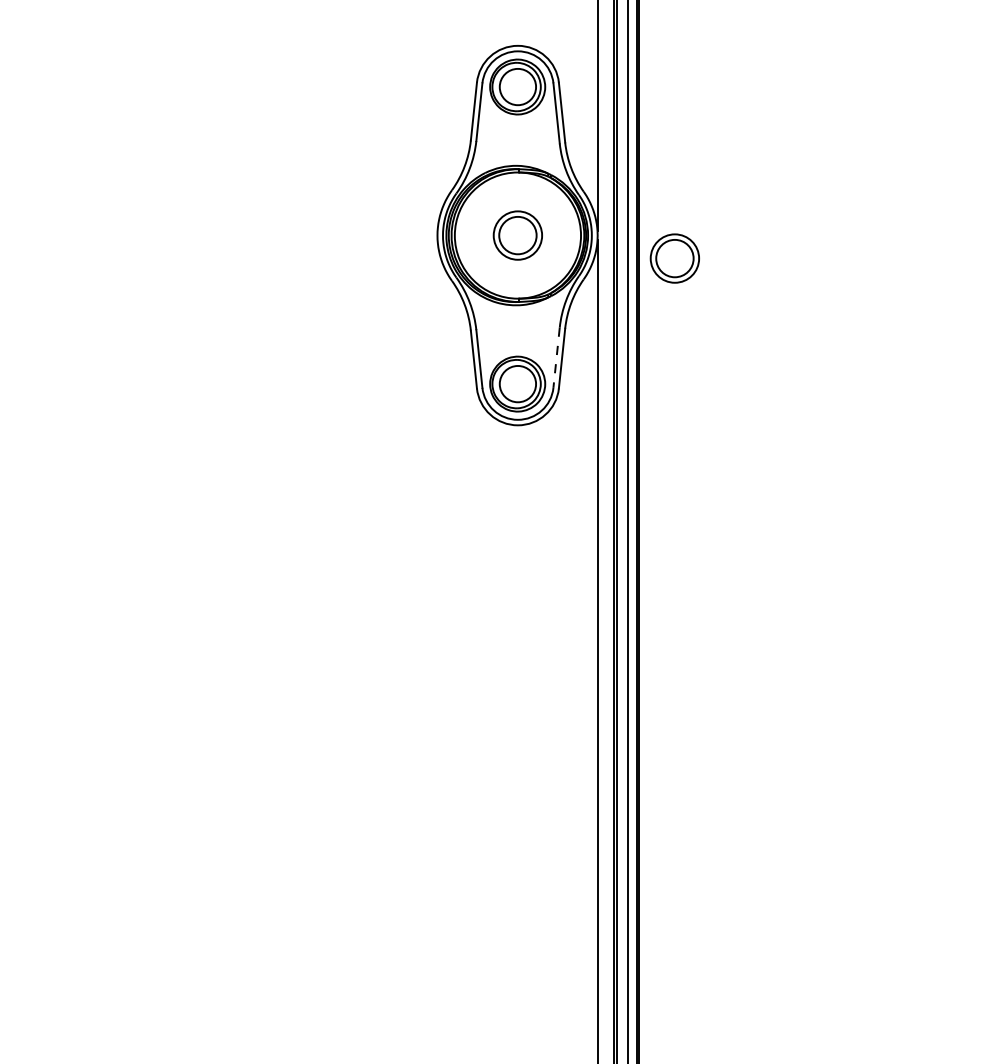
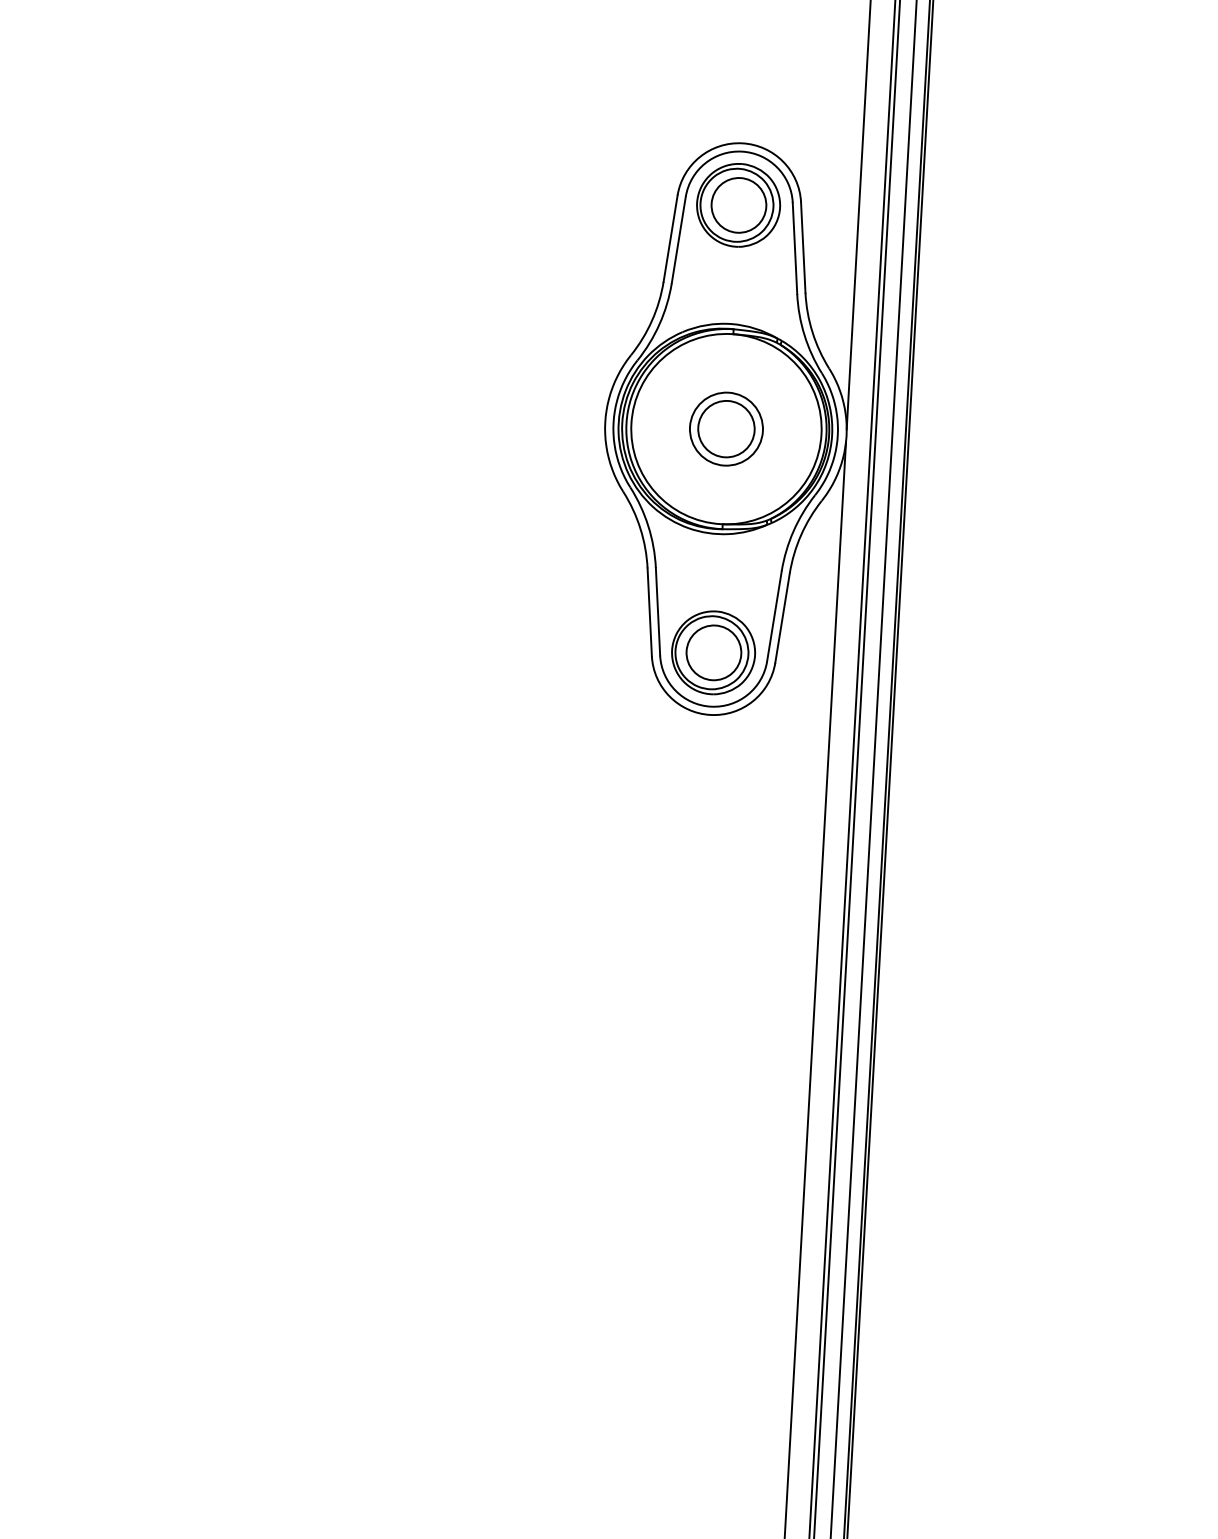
part: (674, 258) -> (960, 476), removed
line: (556, 358) -> (774, 617), dashed -> solid

